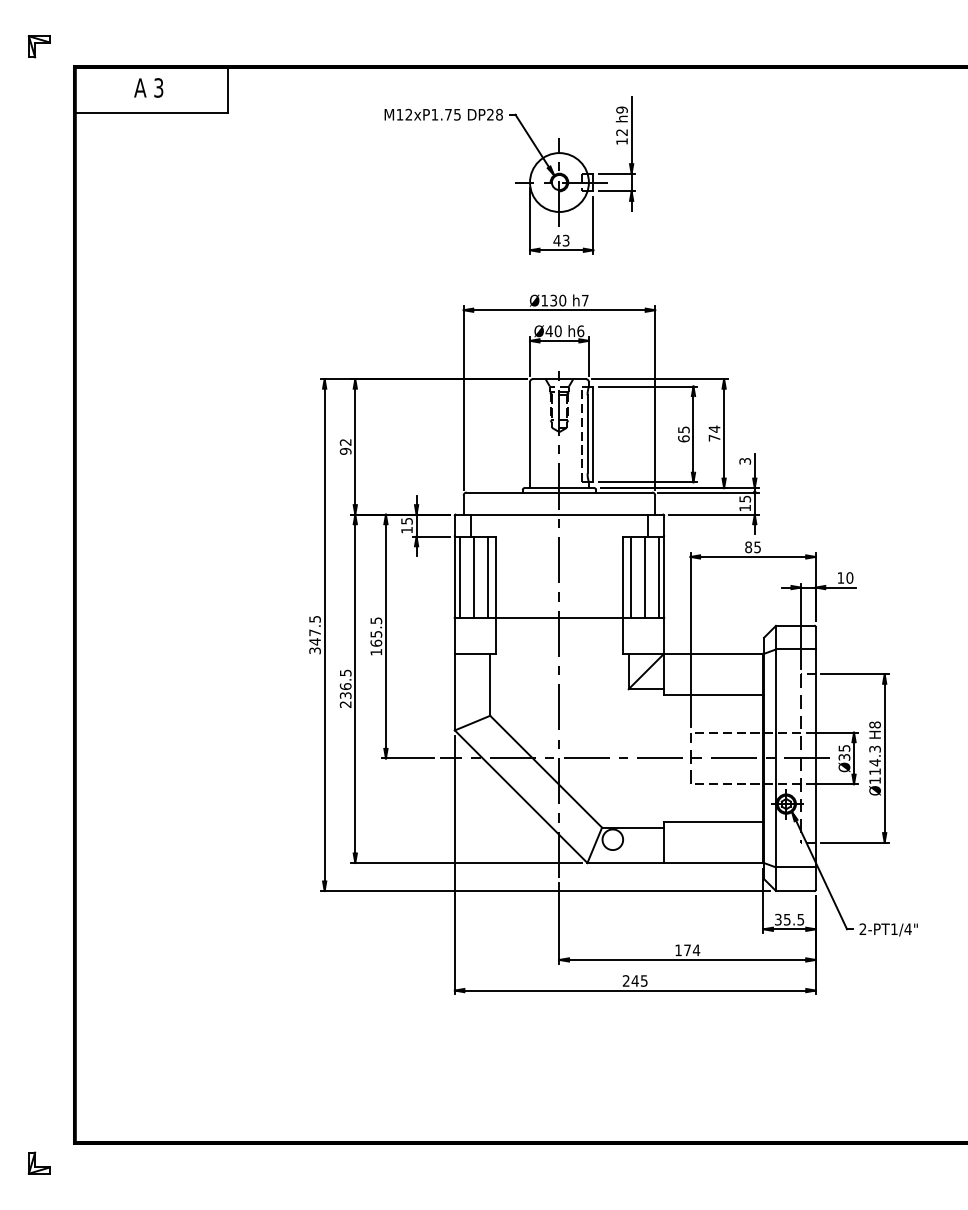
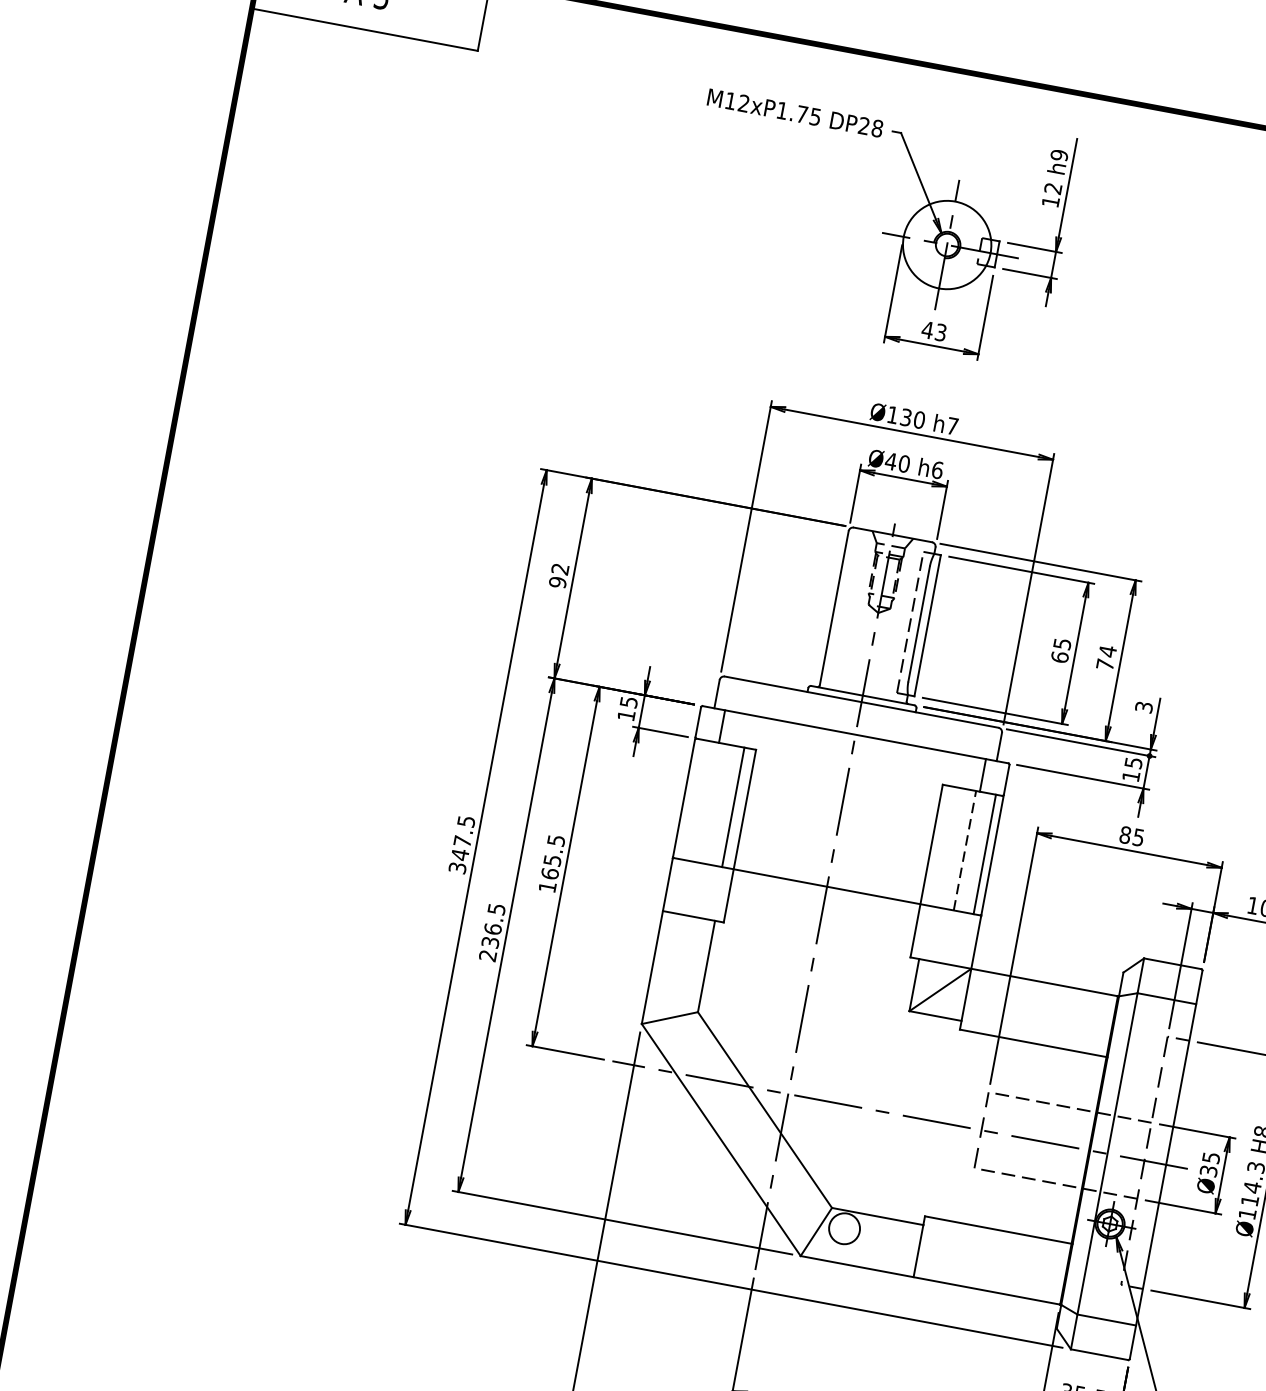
line: (460, 576) -> (692, 798), removed
line: (473, 576) -> (711, 802), removed
line: (630, 576) -> (943, 845), removed
line: (645, 577) -> (965, 851), solid -> dashed

